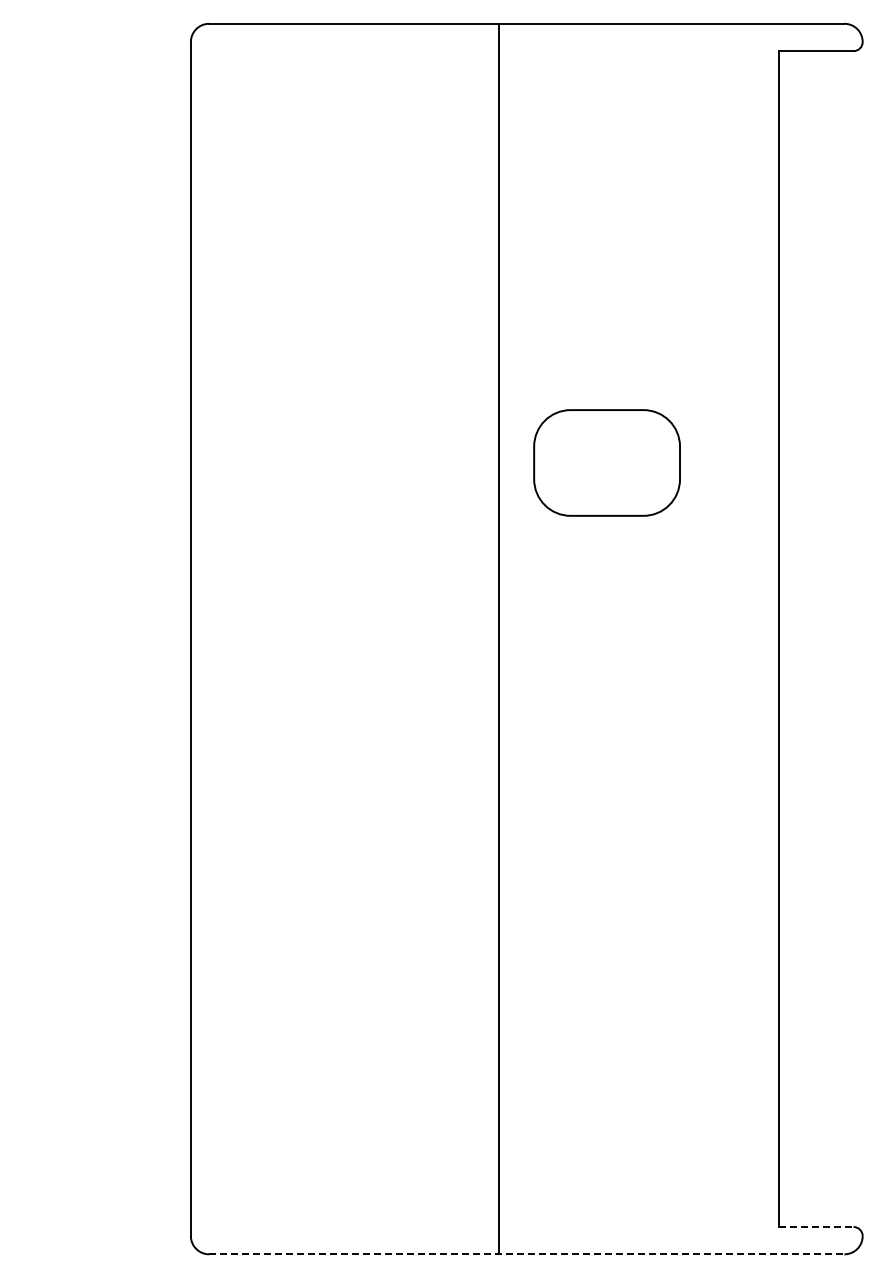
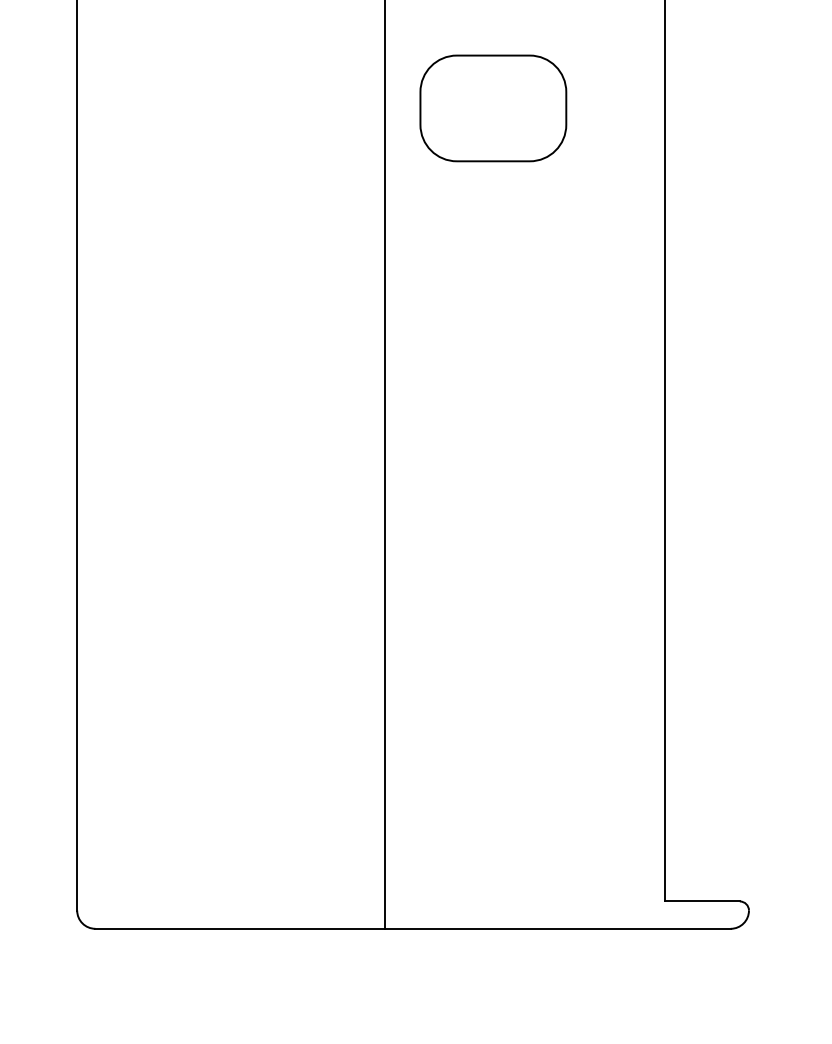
part: (606, 462) -> (492, 107), moved
line: (816, 1227) -> (702, 901), dashed -> solid
line: (526, 1254) -> (412, 928), dashed -> solid

